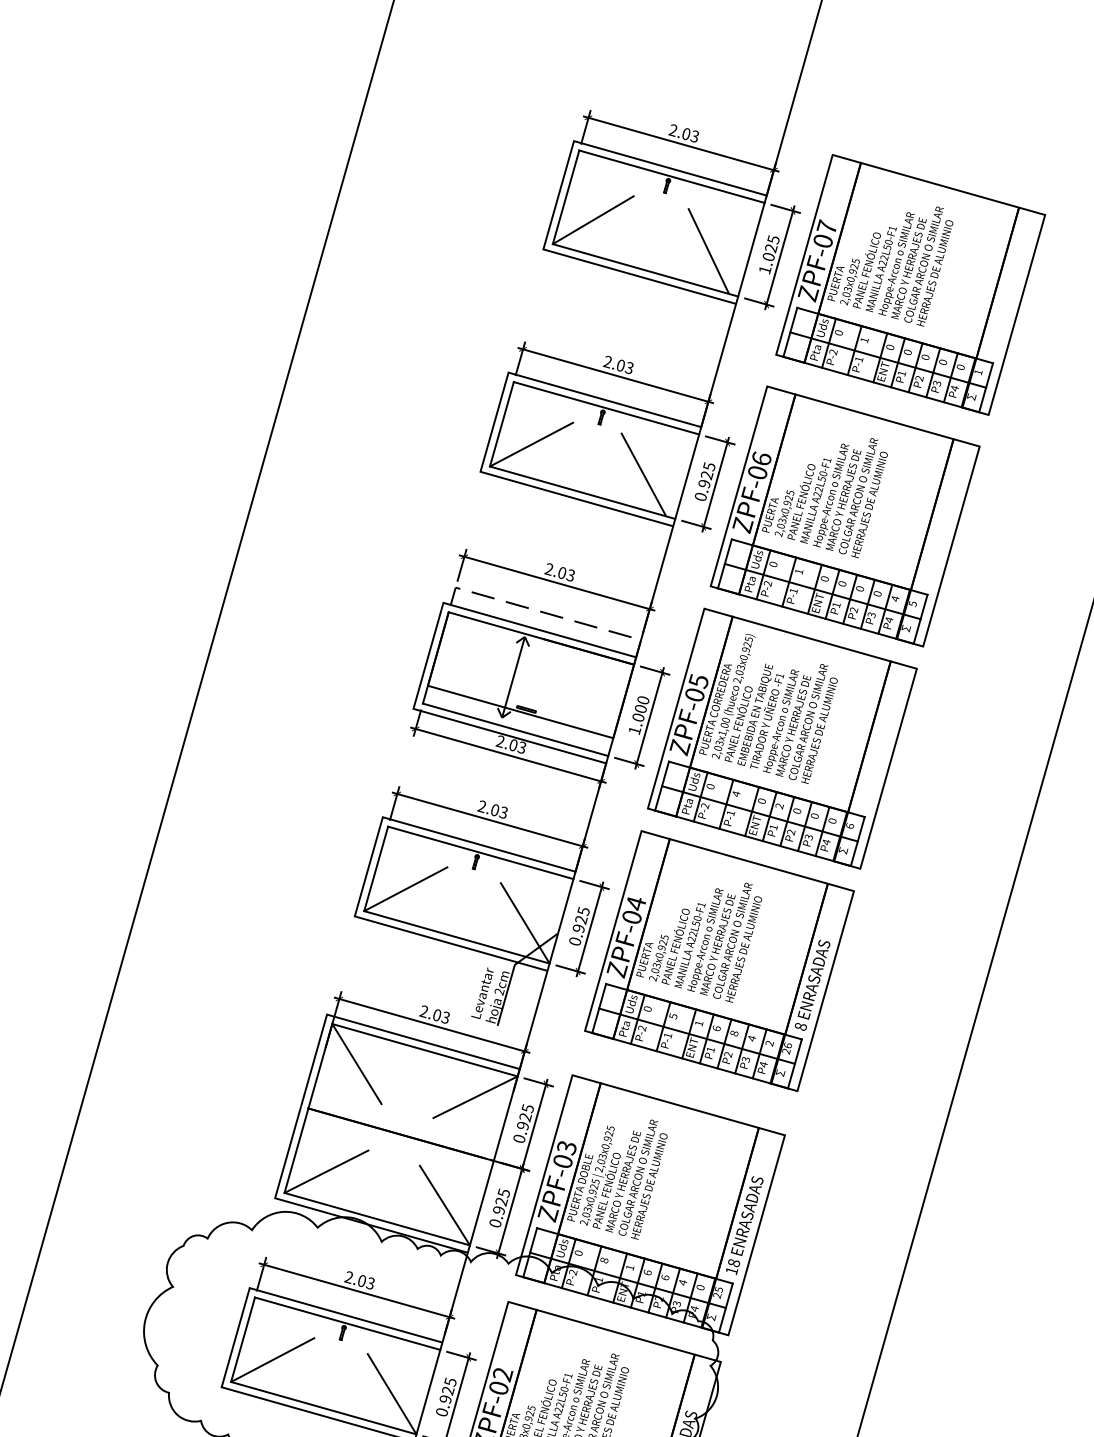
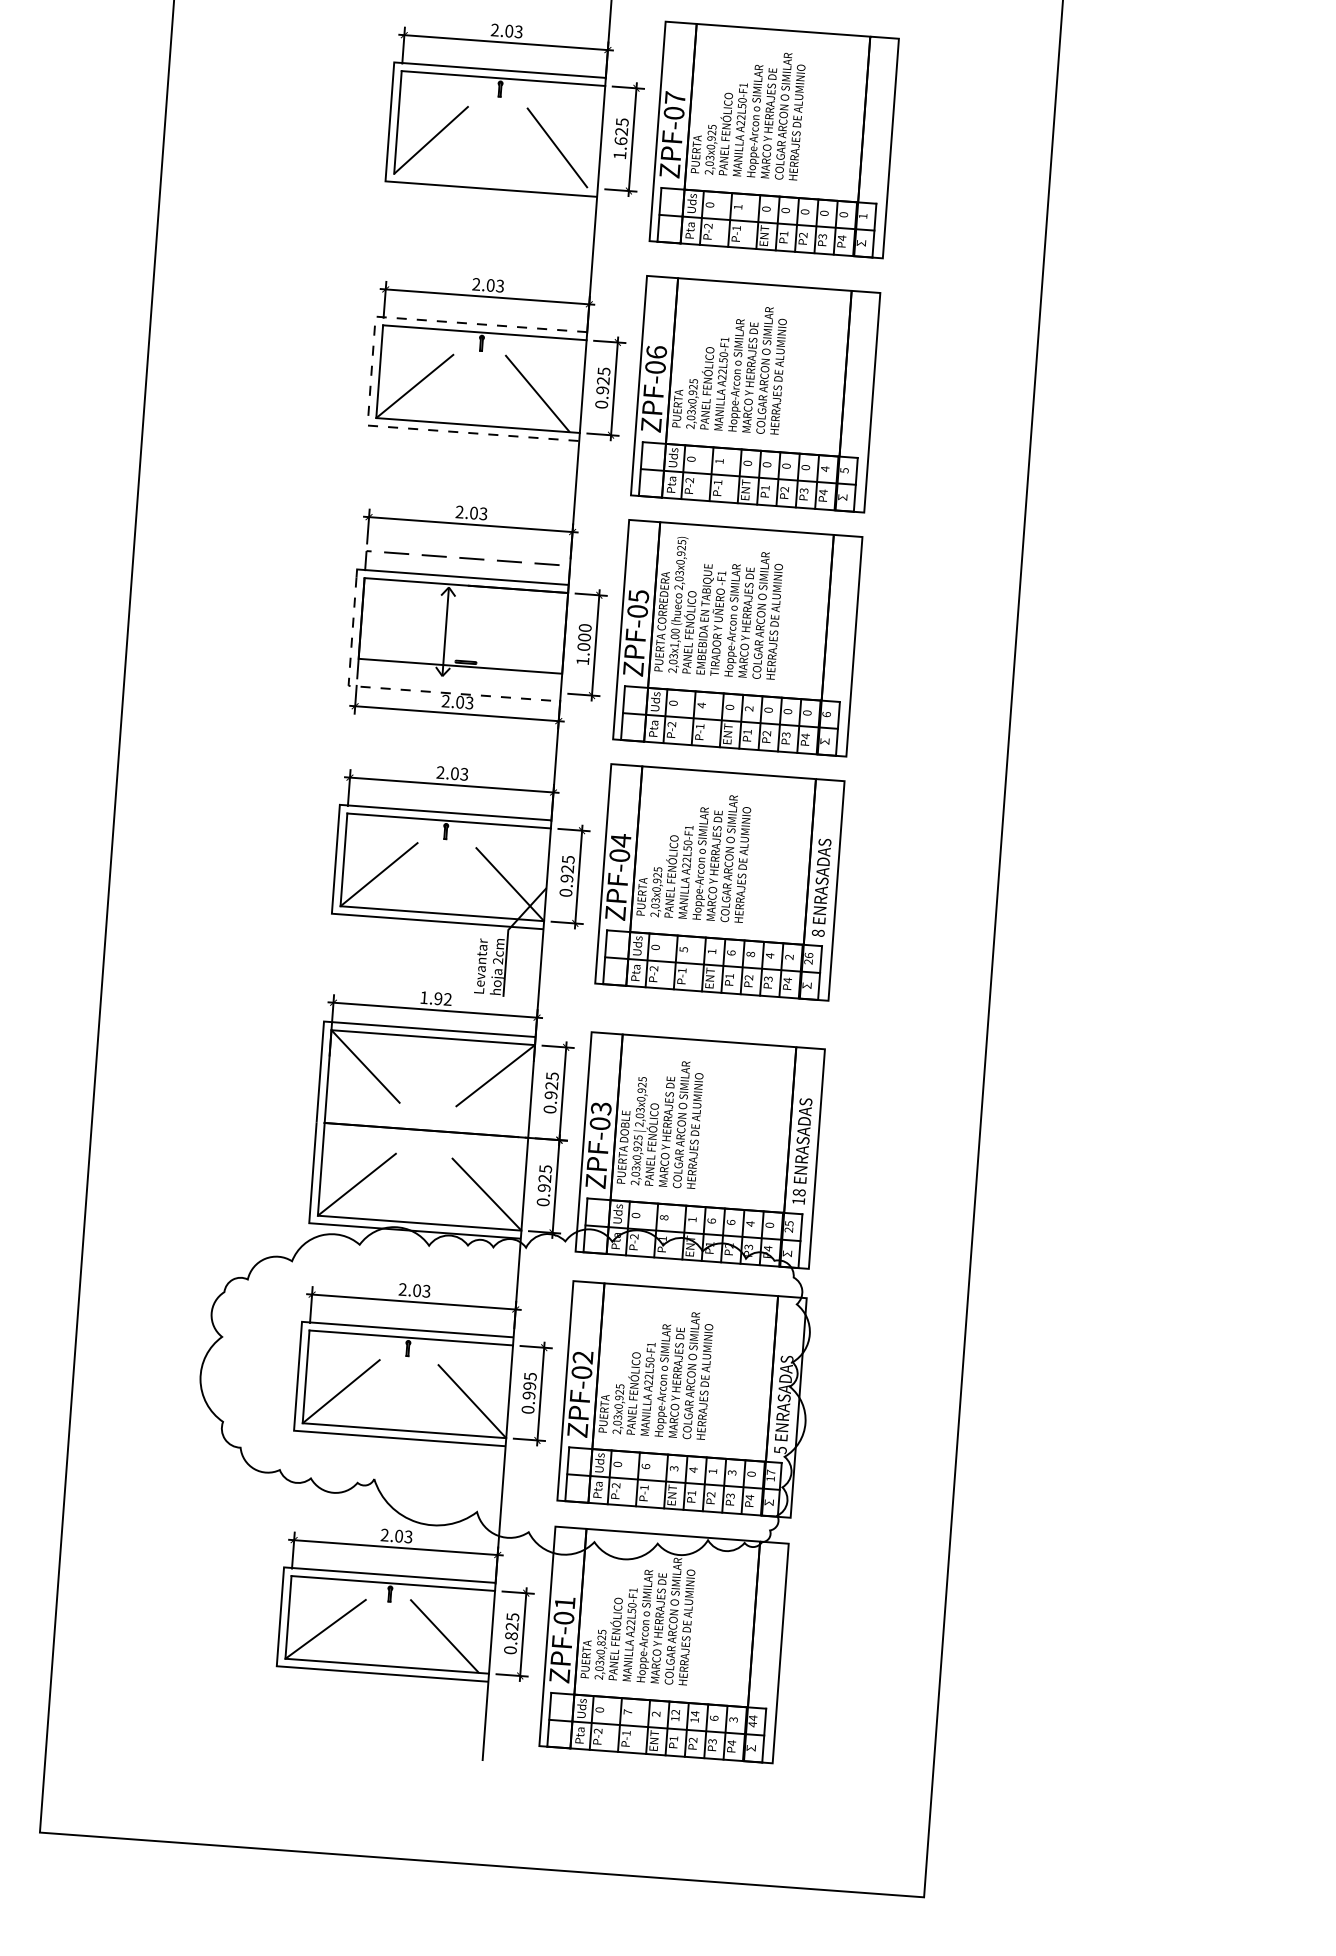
text: (768, 257) -> (620, 141), 1.025 -> 1.625
line: (645, 269) -> (495, 180), removed
line: (494, 422) -> (371, 371), solid -> dashed
line: (460, 722) -> (400, 689), solid -> dashed
line: (515, 729) -> (458, 685), removed
text: (434, 1014) -> (435, 998), 2.03 -> 1.92
text: (448, 1391) -> (530, 1386), 0.925 -> 0.995

